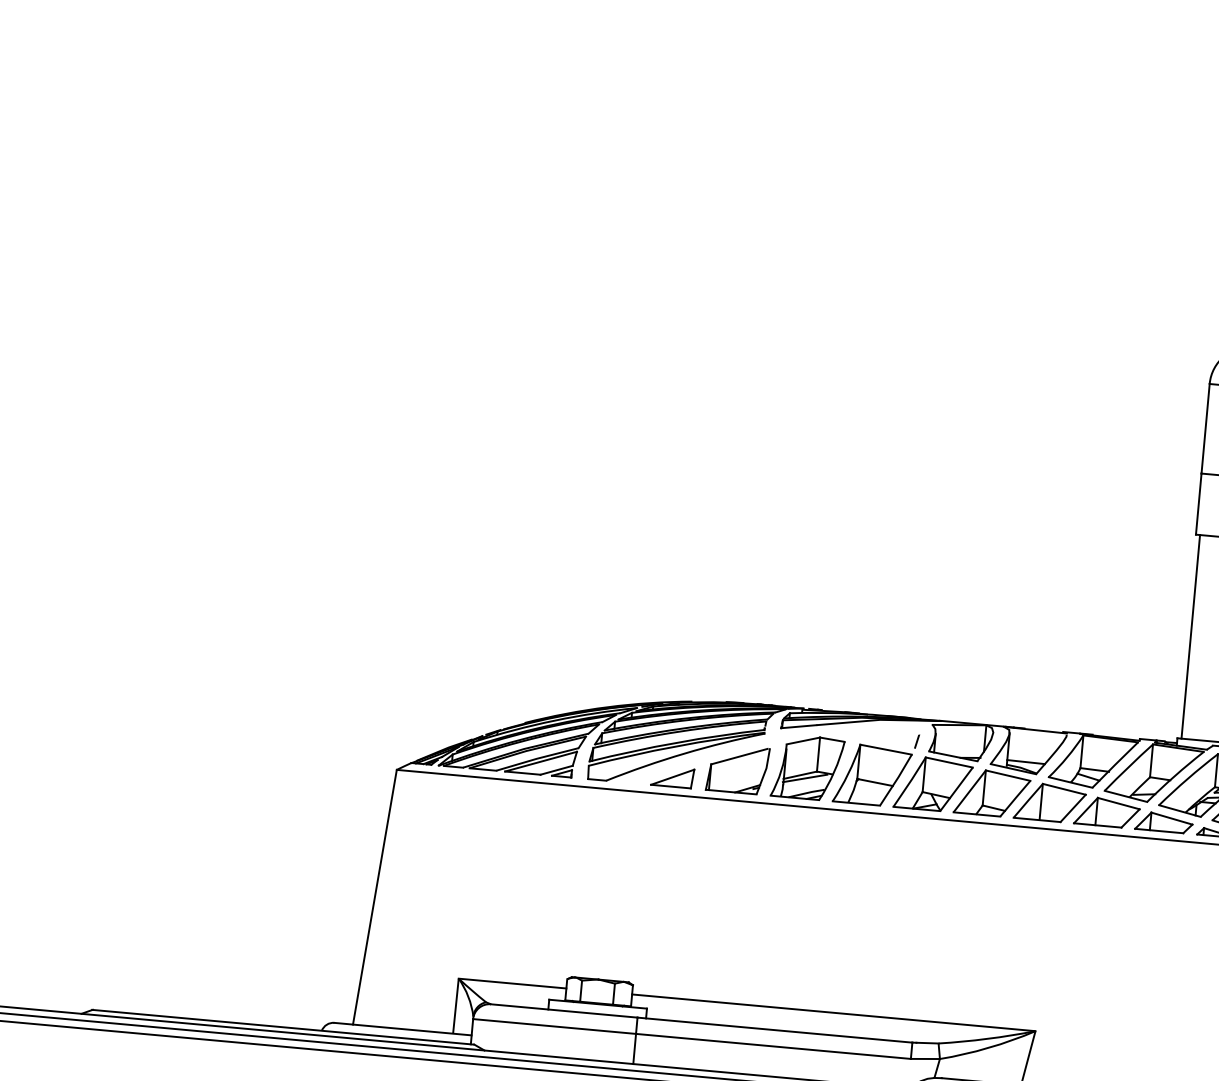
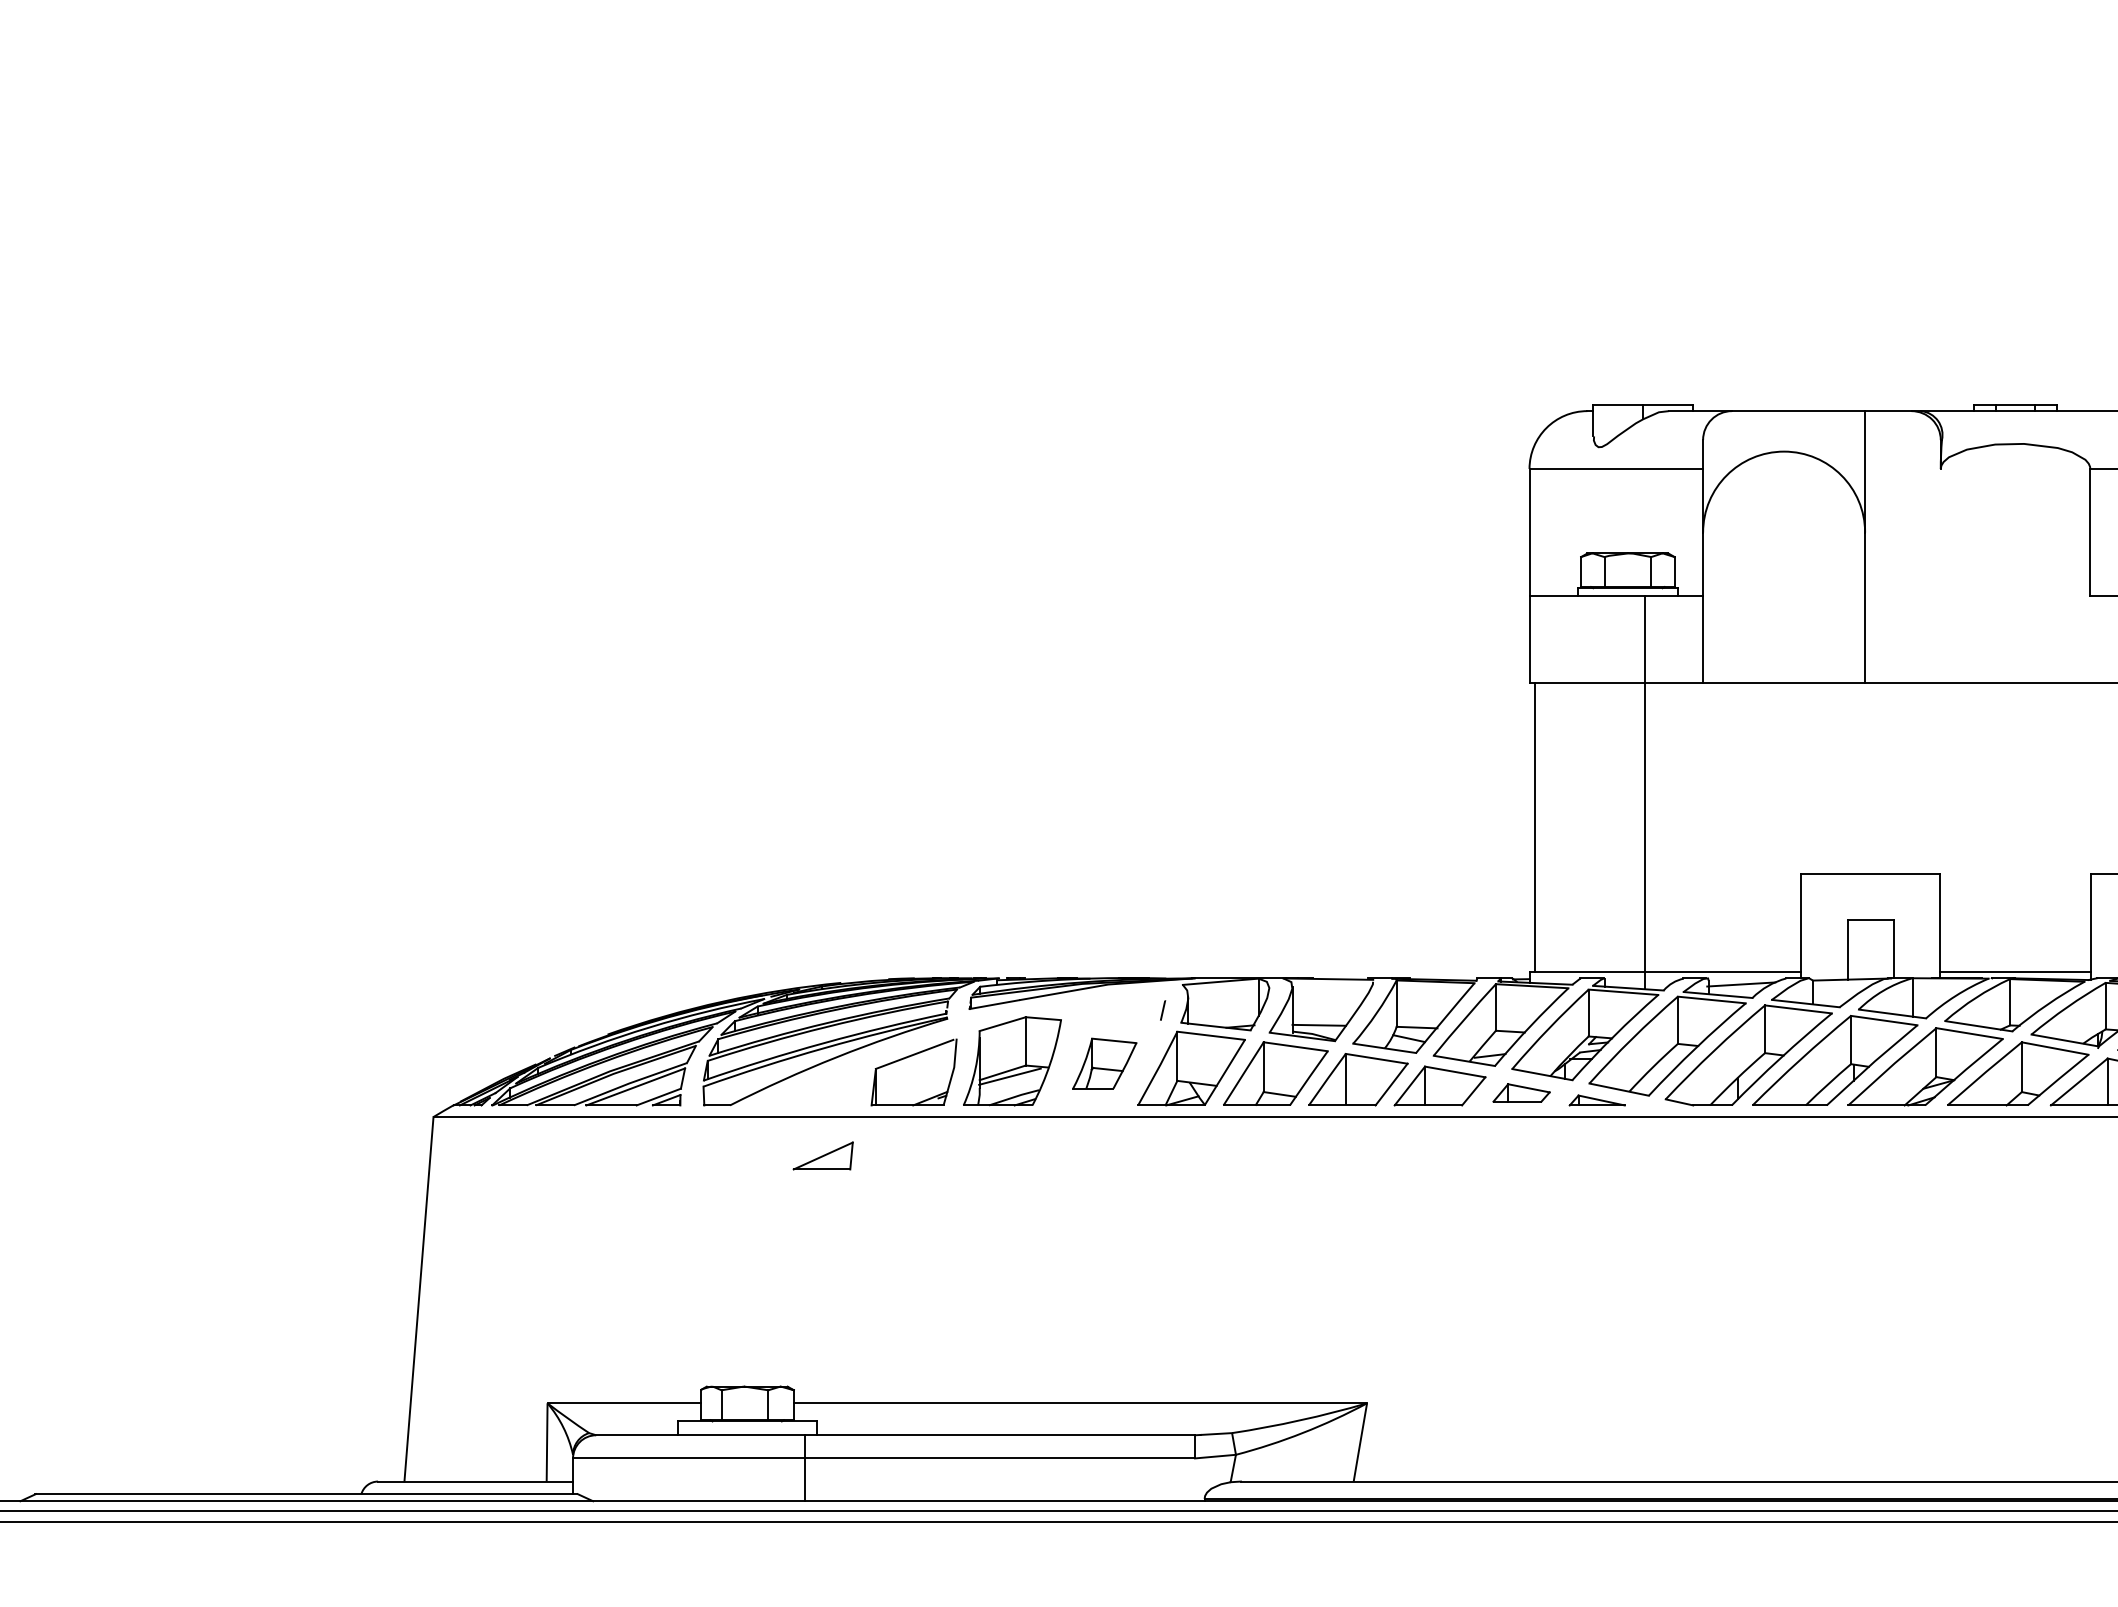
part: (872, 775) -> (1104, 1063), size x0.6
part: (672, 776) -> (822, 1155), moved
part: (1164, 822) -> (1521, 1092), size x0.7

